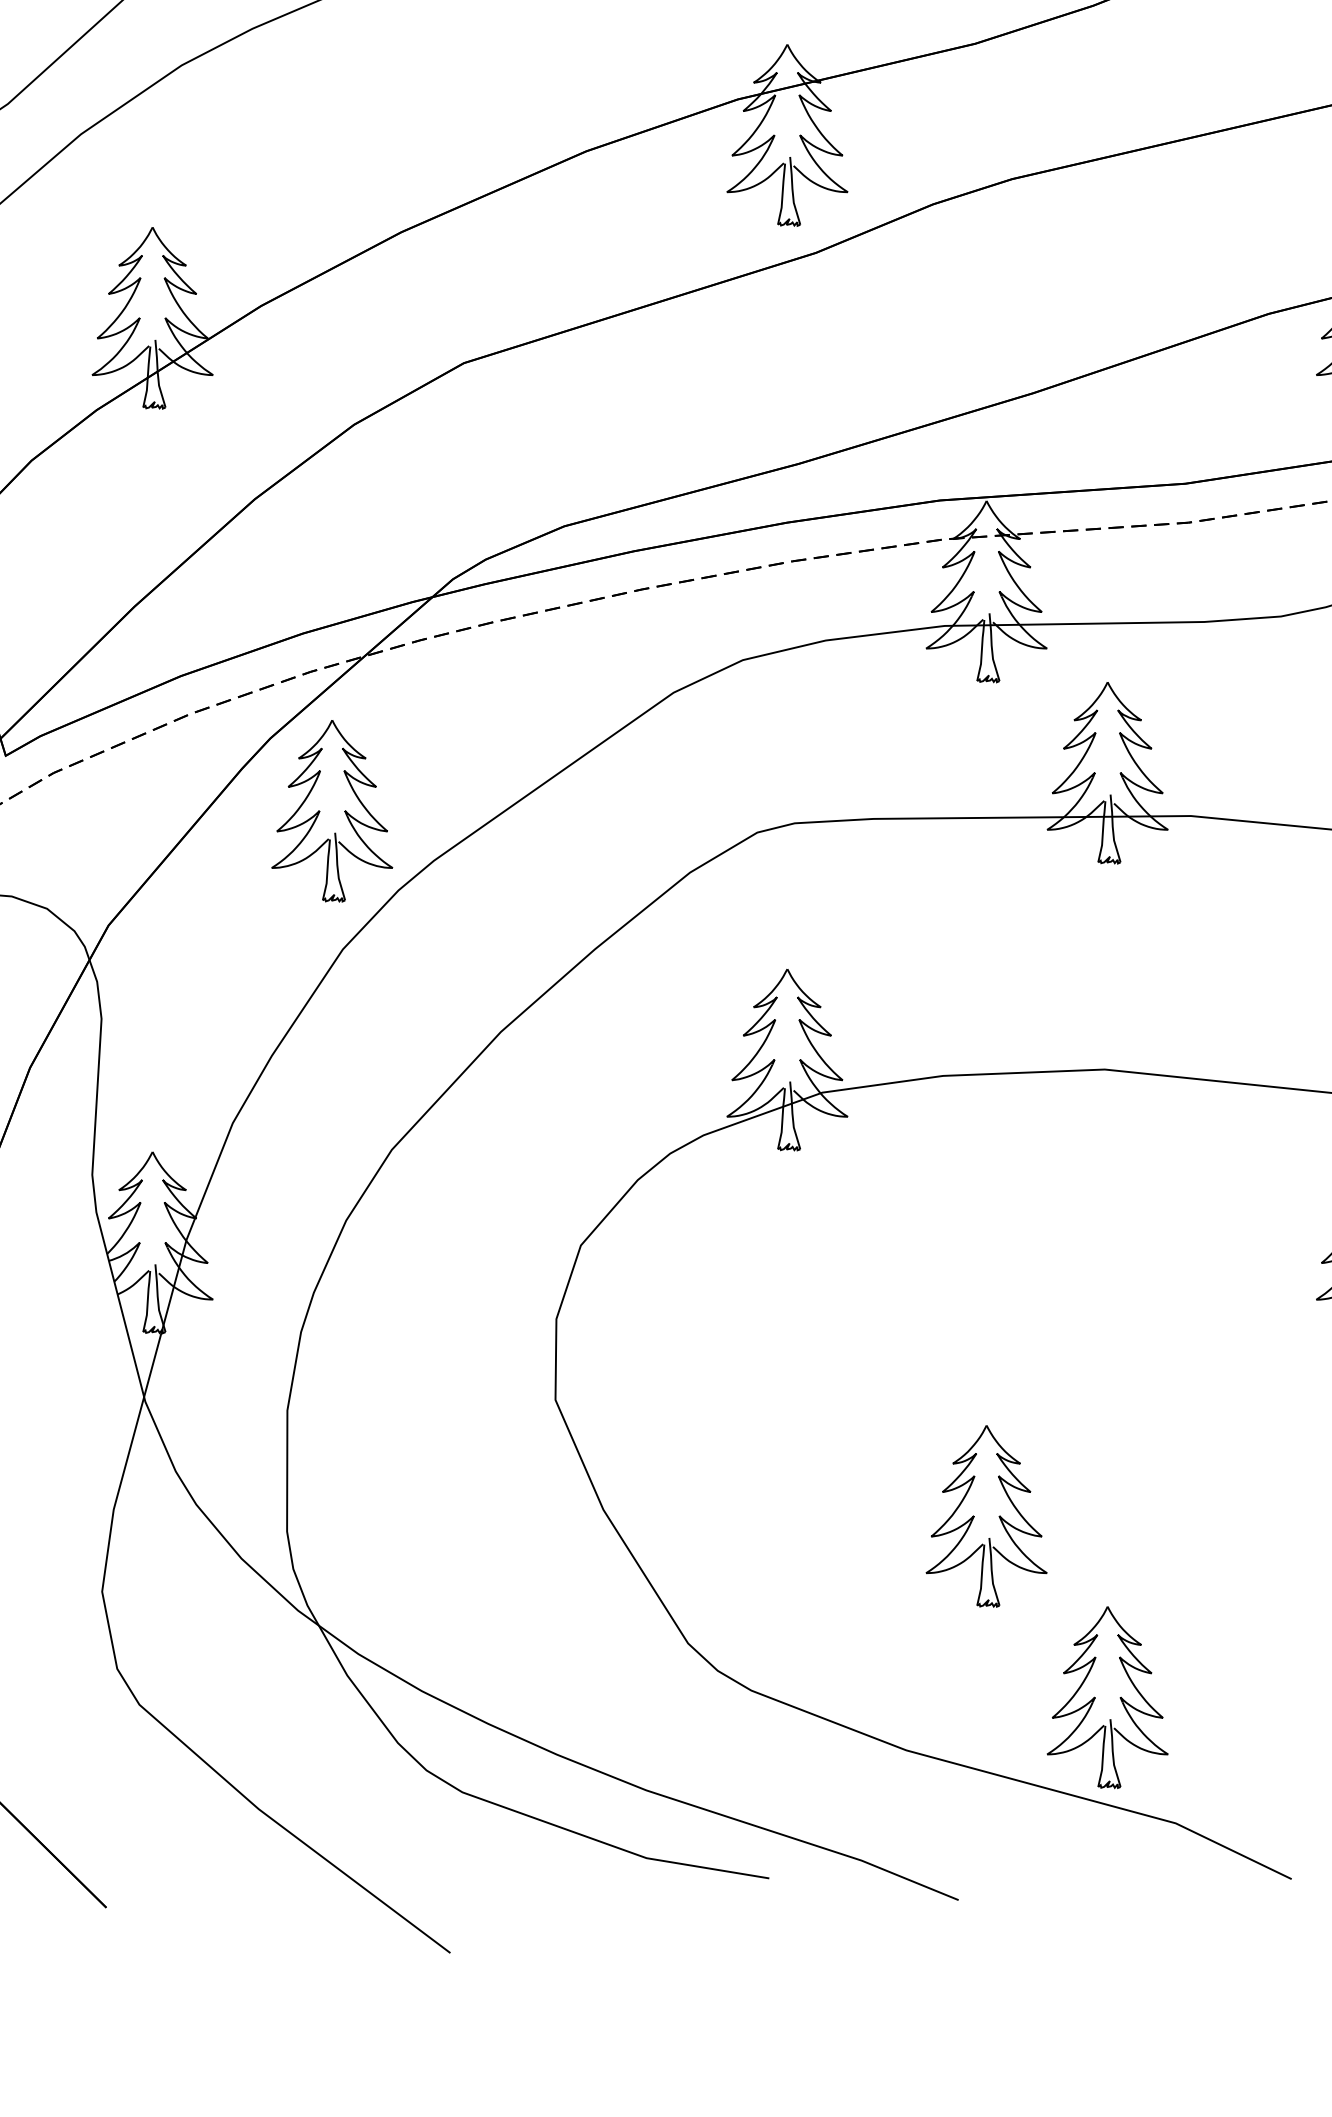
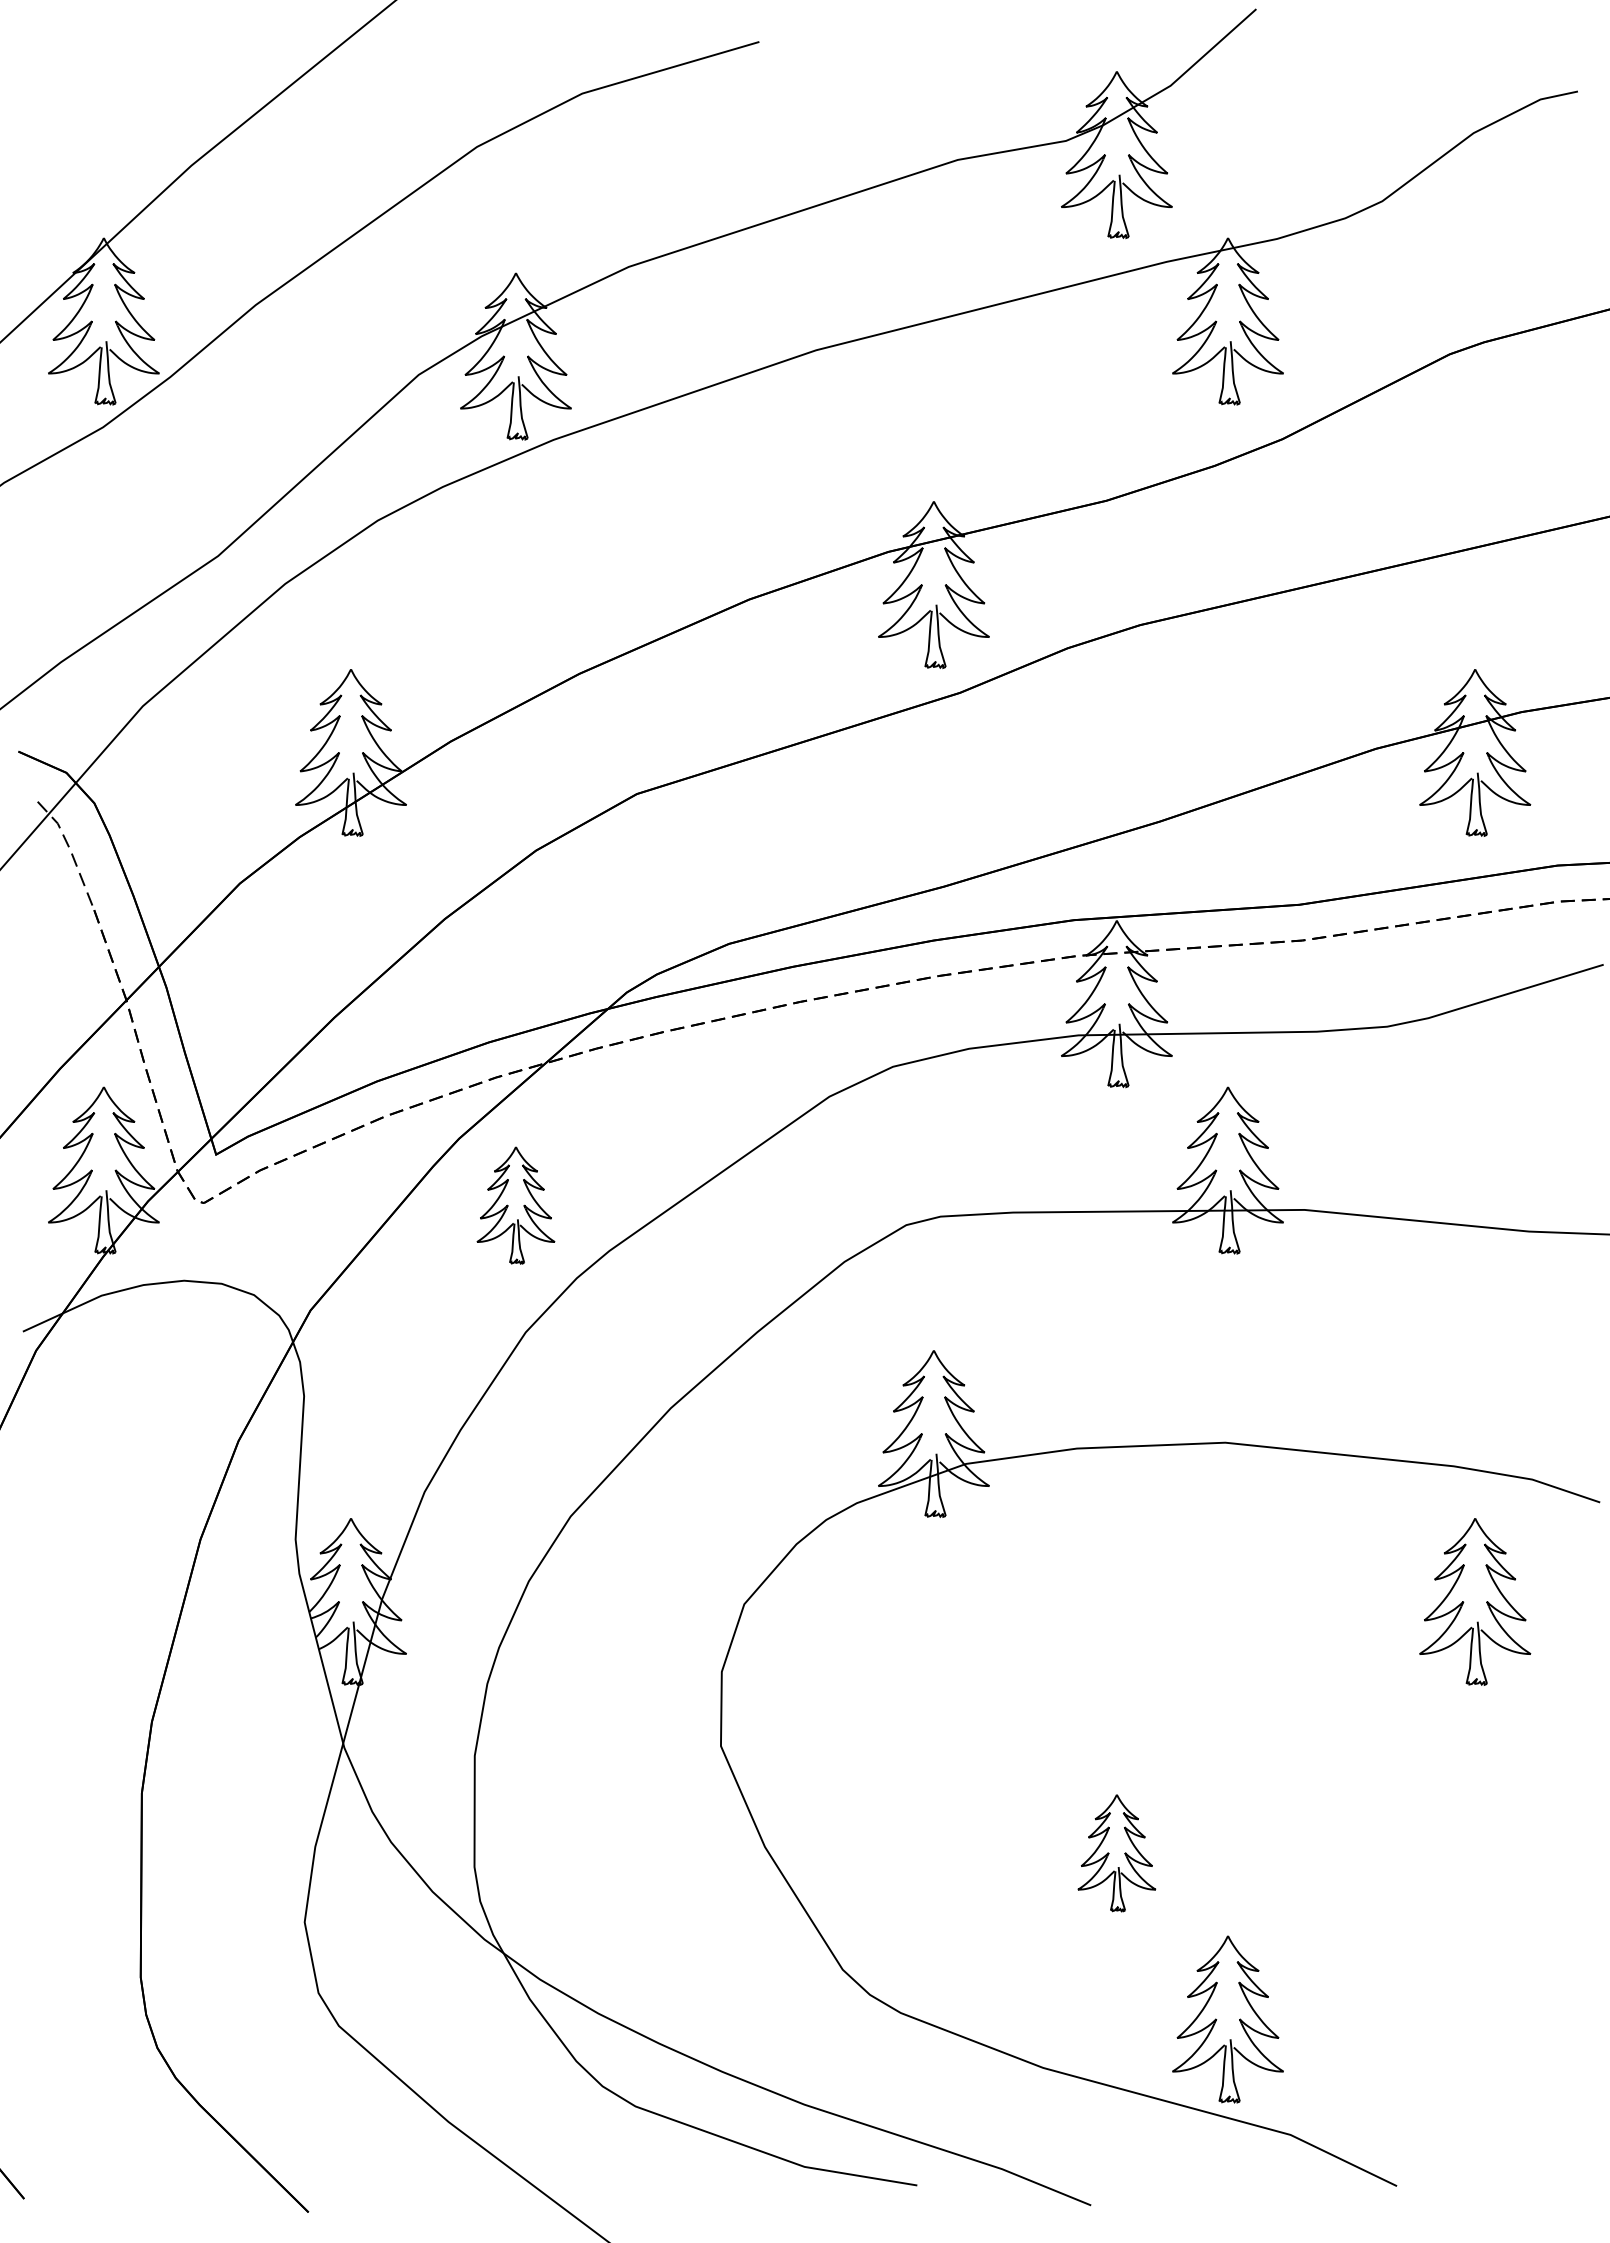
part: (331, 811) -> (515, 1205), size x0.7
part: (986, 1516) -> (1116, 1853), size x0.7

